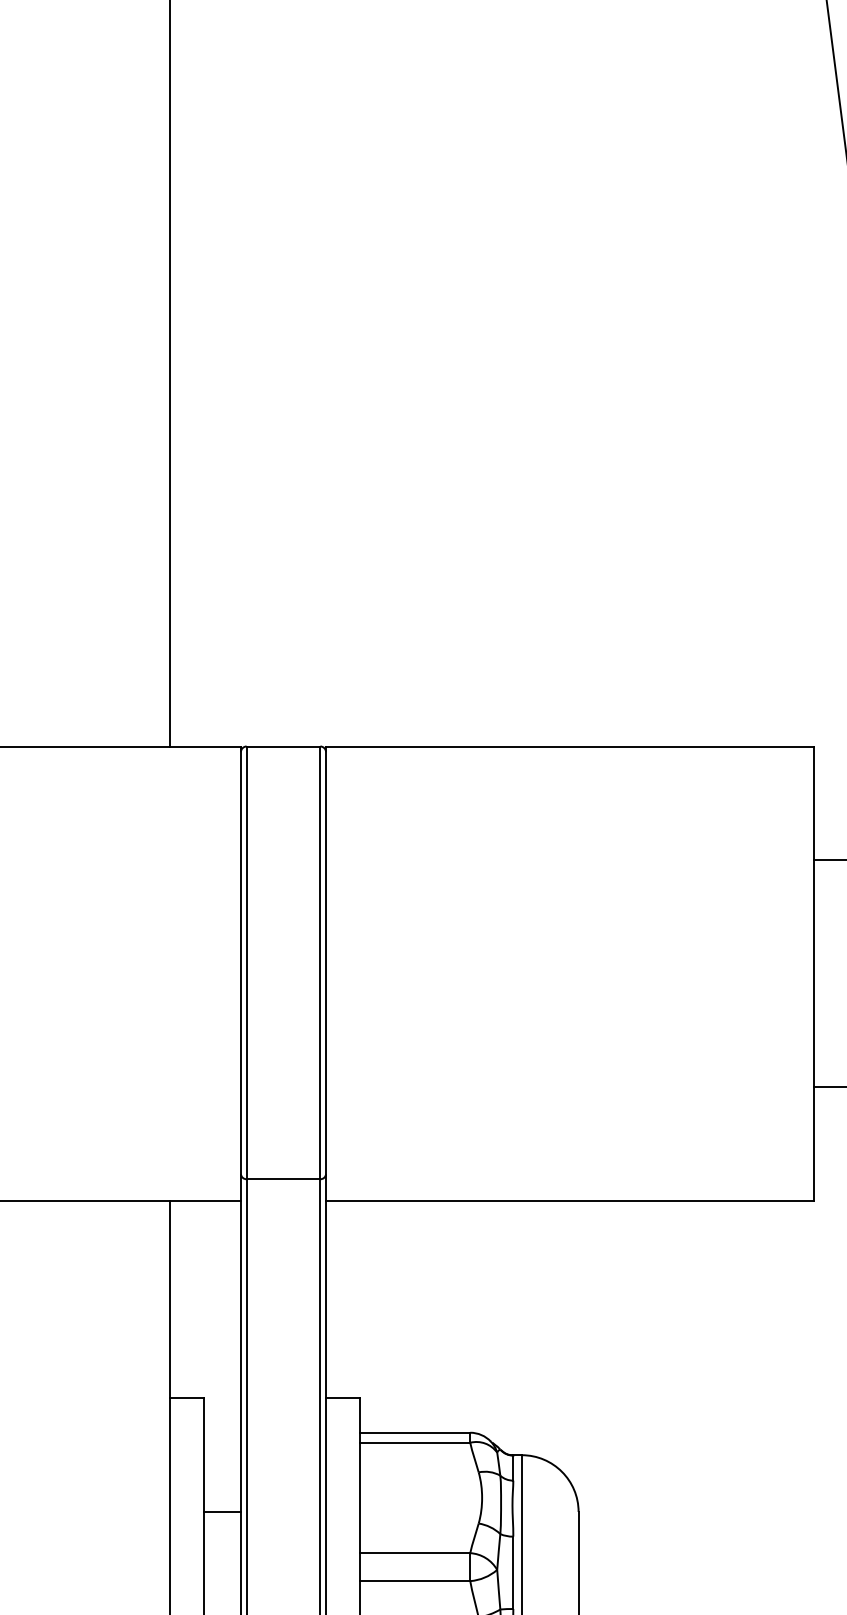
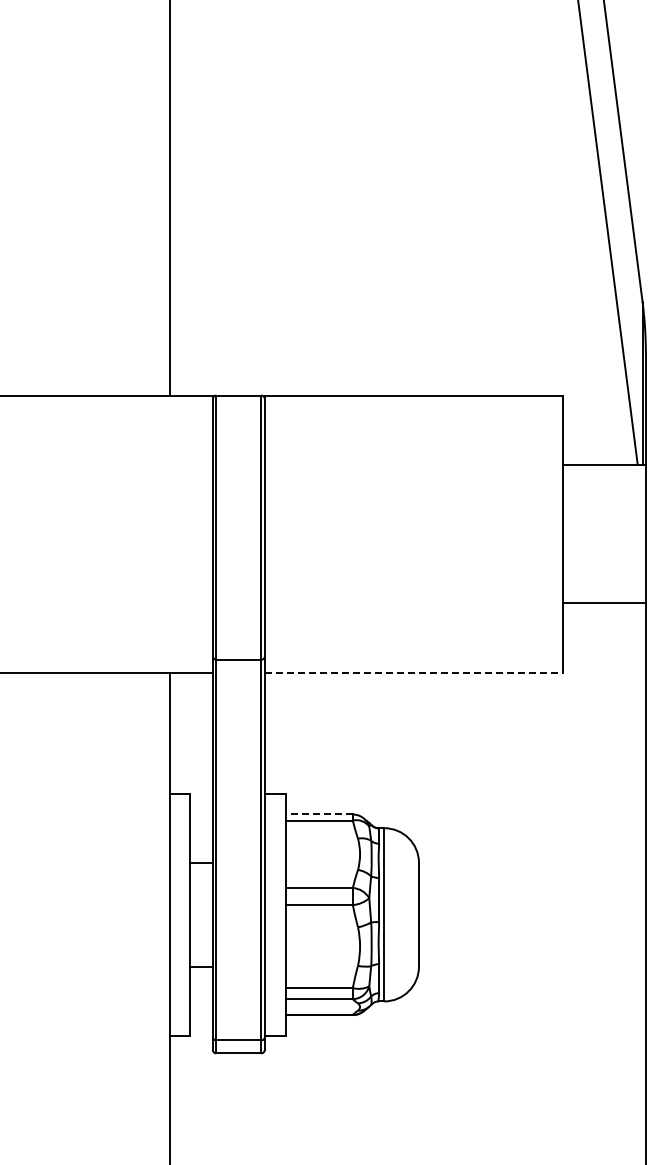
line: (569, 1200) -> (413, 672), solid -> dashed
line: (415, 1432) -> (319, 814), solid -> dashed

